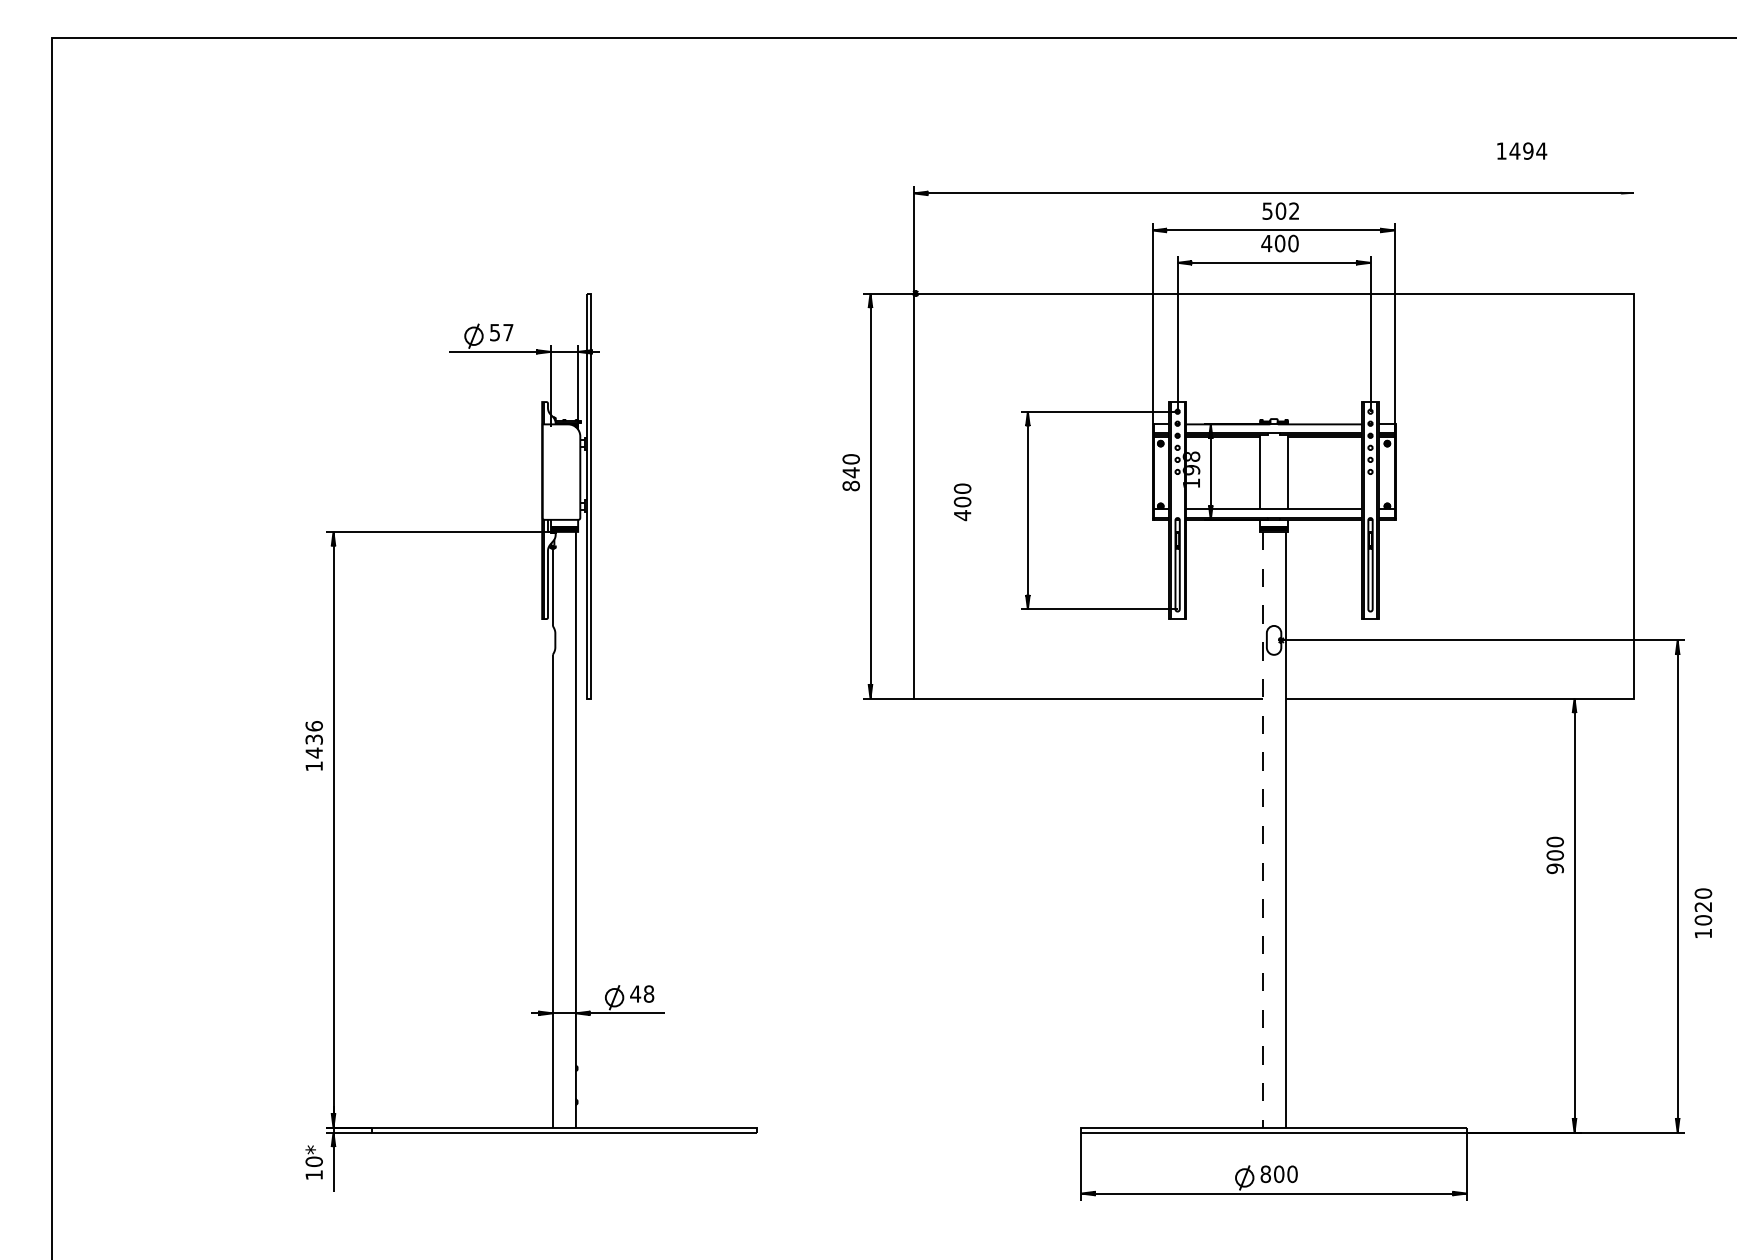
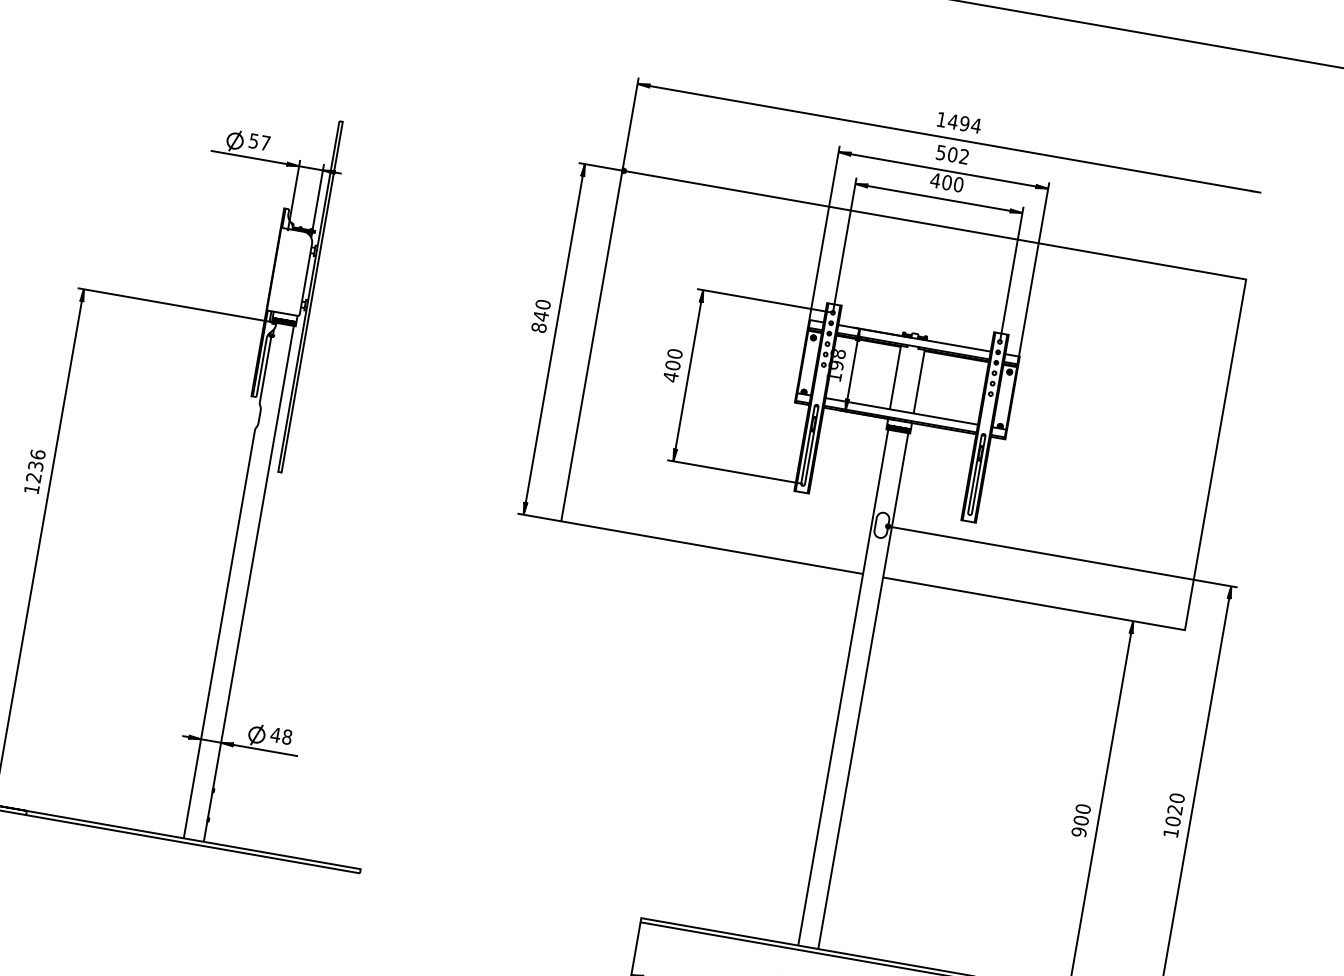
text: (1522, 150) -> (959, 122), moved
text: (962, 502) -> (672, 365), moved
text: (313, 752) -> (33, 477), 1436 -> 1236
line: (1262, 829) -> (843, 687), dashed -> solid
text: (1554, 855) -> (1080, 820), moved
text: (1703, 912) -> (1174, 814), moved

